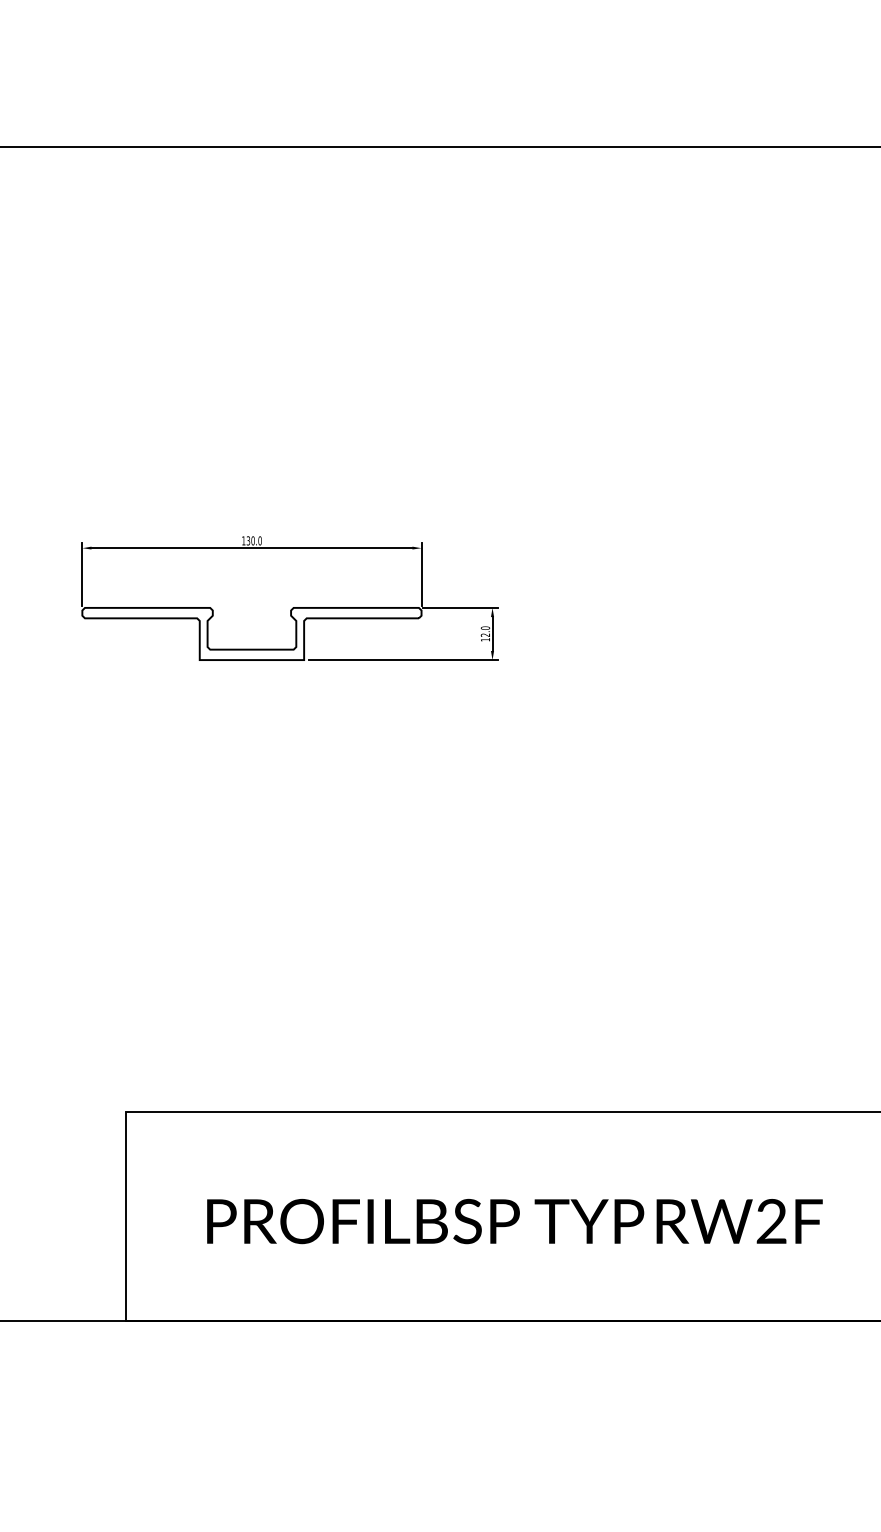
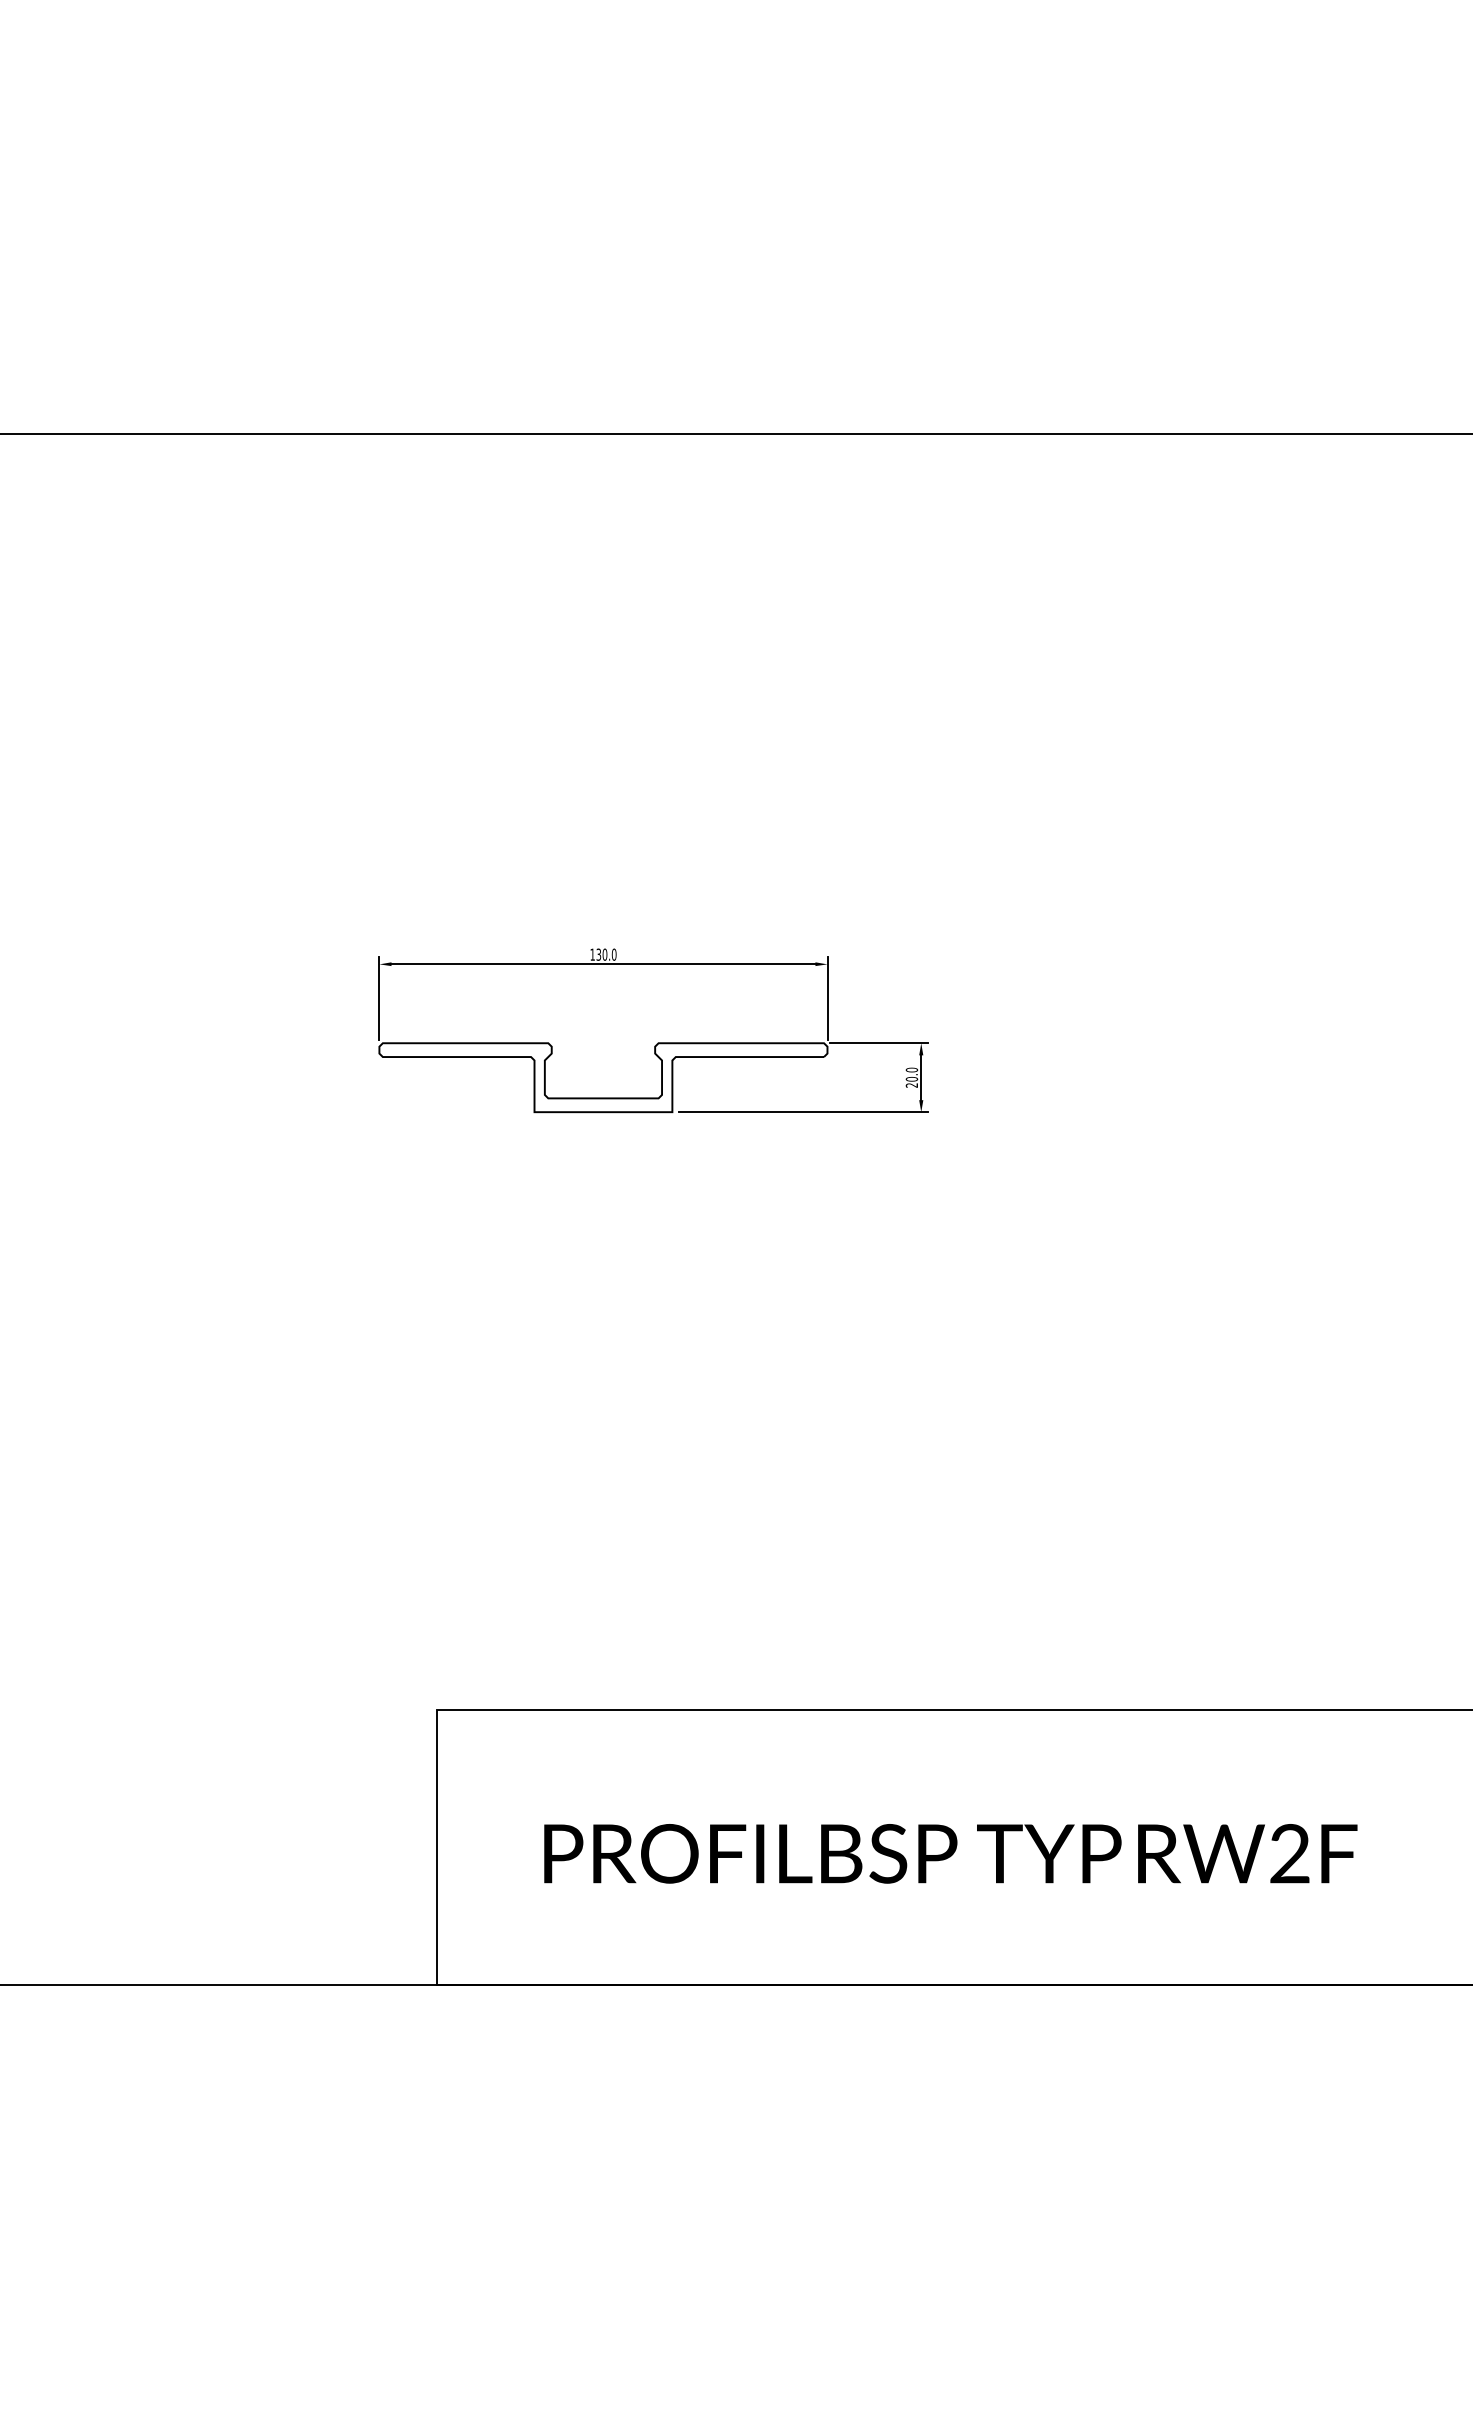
text: (485, 636) -> (911, 1081), 12.0 -> 20.0

